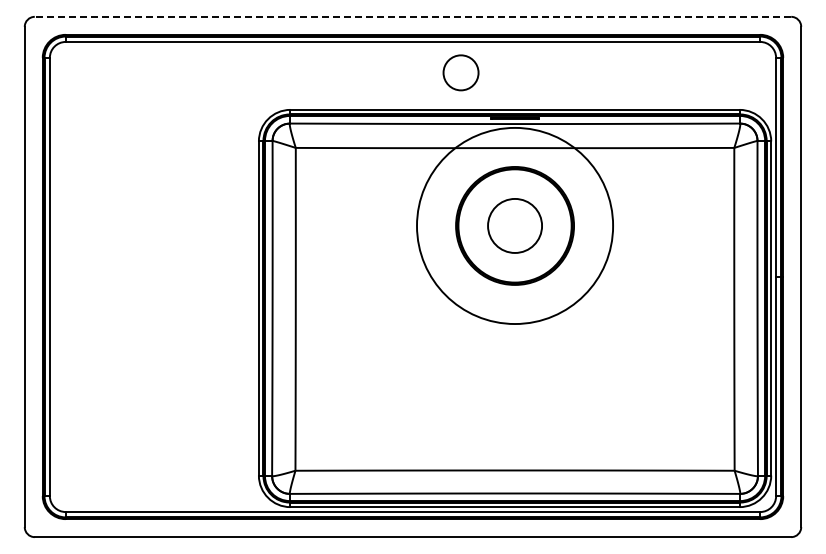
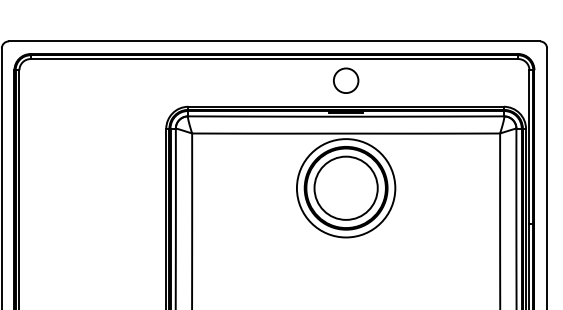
line: (412, 16) -> (274, 41), dashed -> solid
circle: (460, 72) -> (345, 80), moved
circle: (515, 225) -> (346, 187), size x0.71
circle: (515, 225) -> (346, 187), size x1.67

